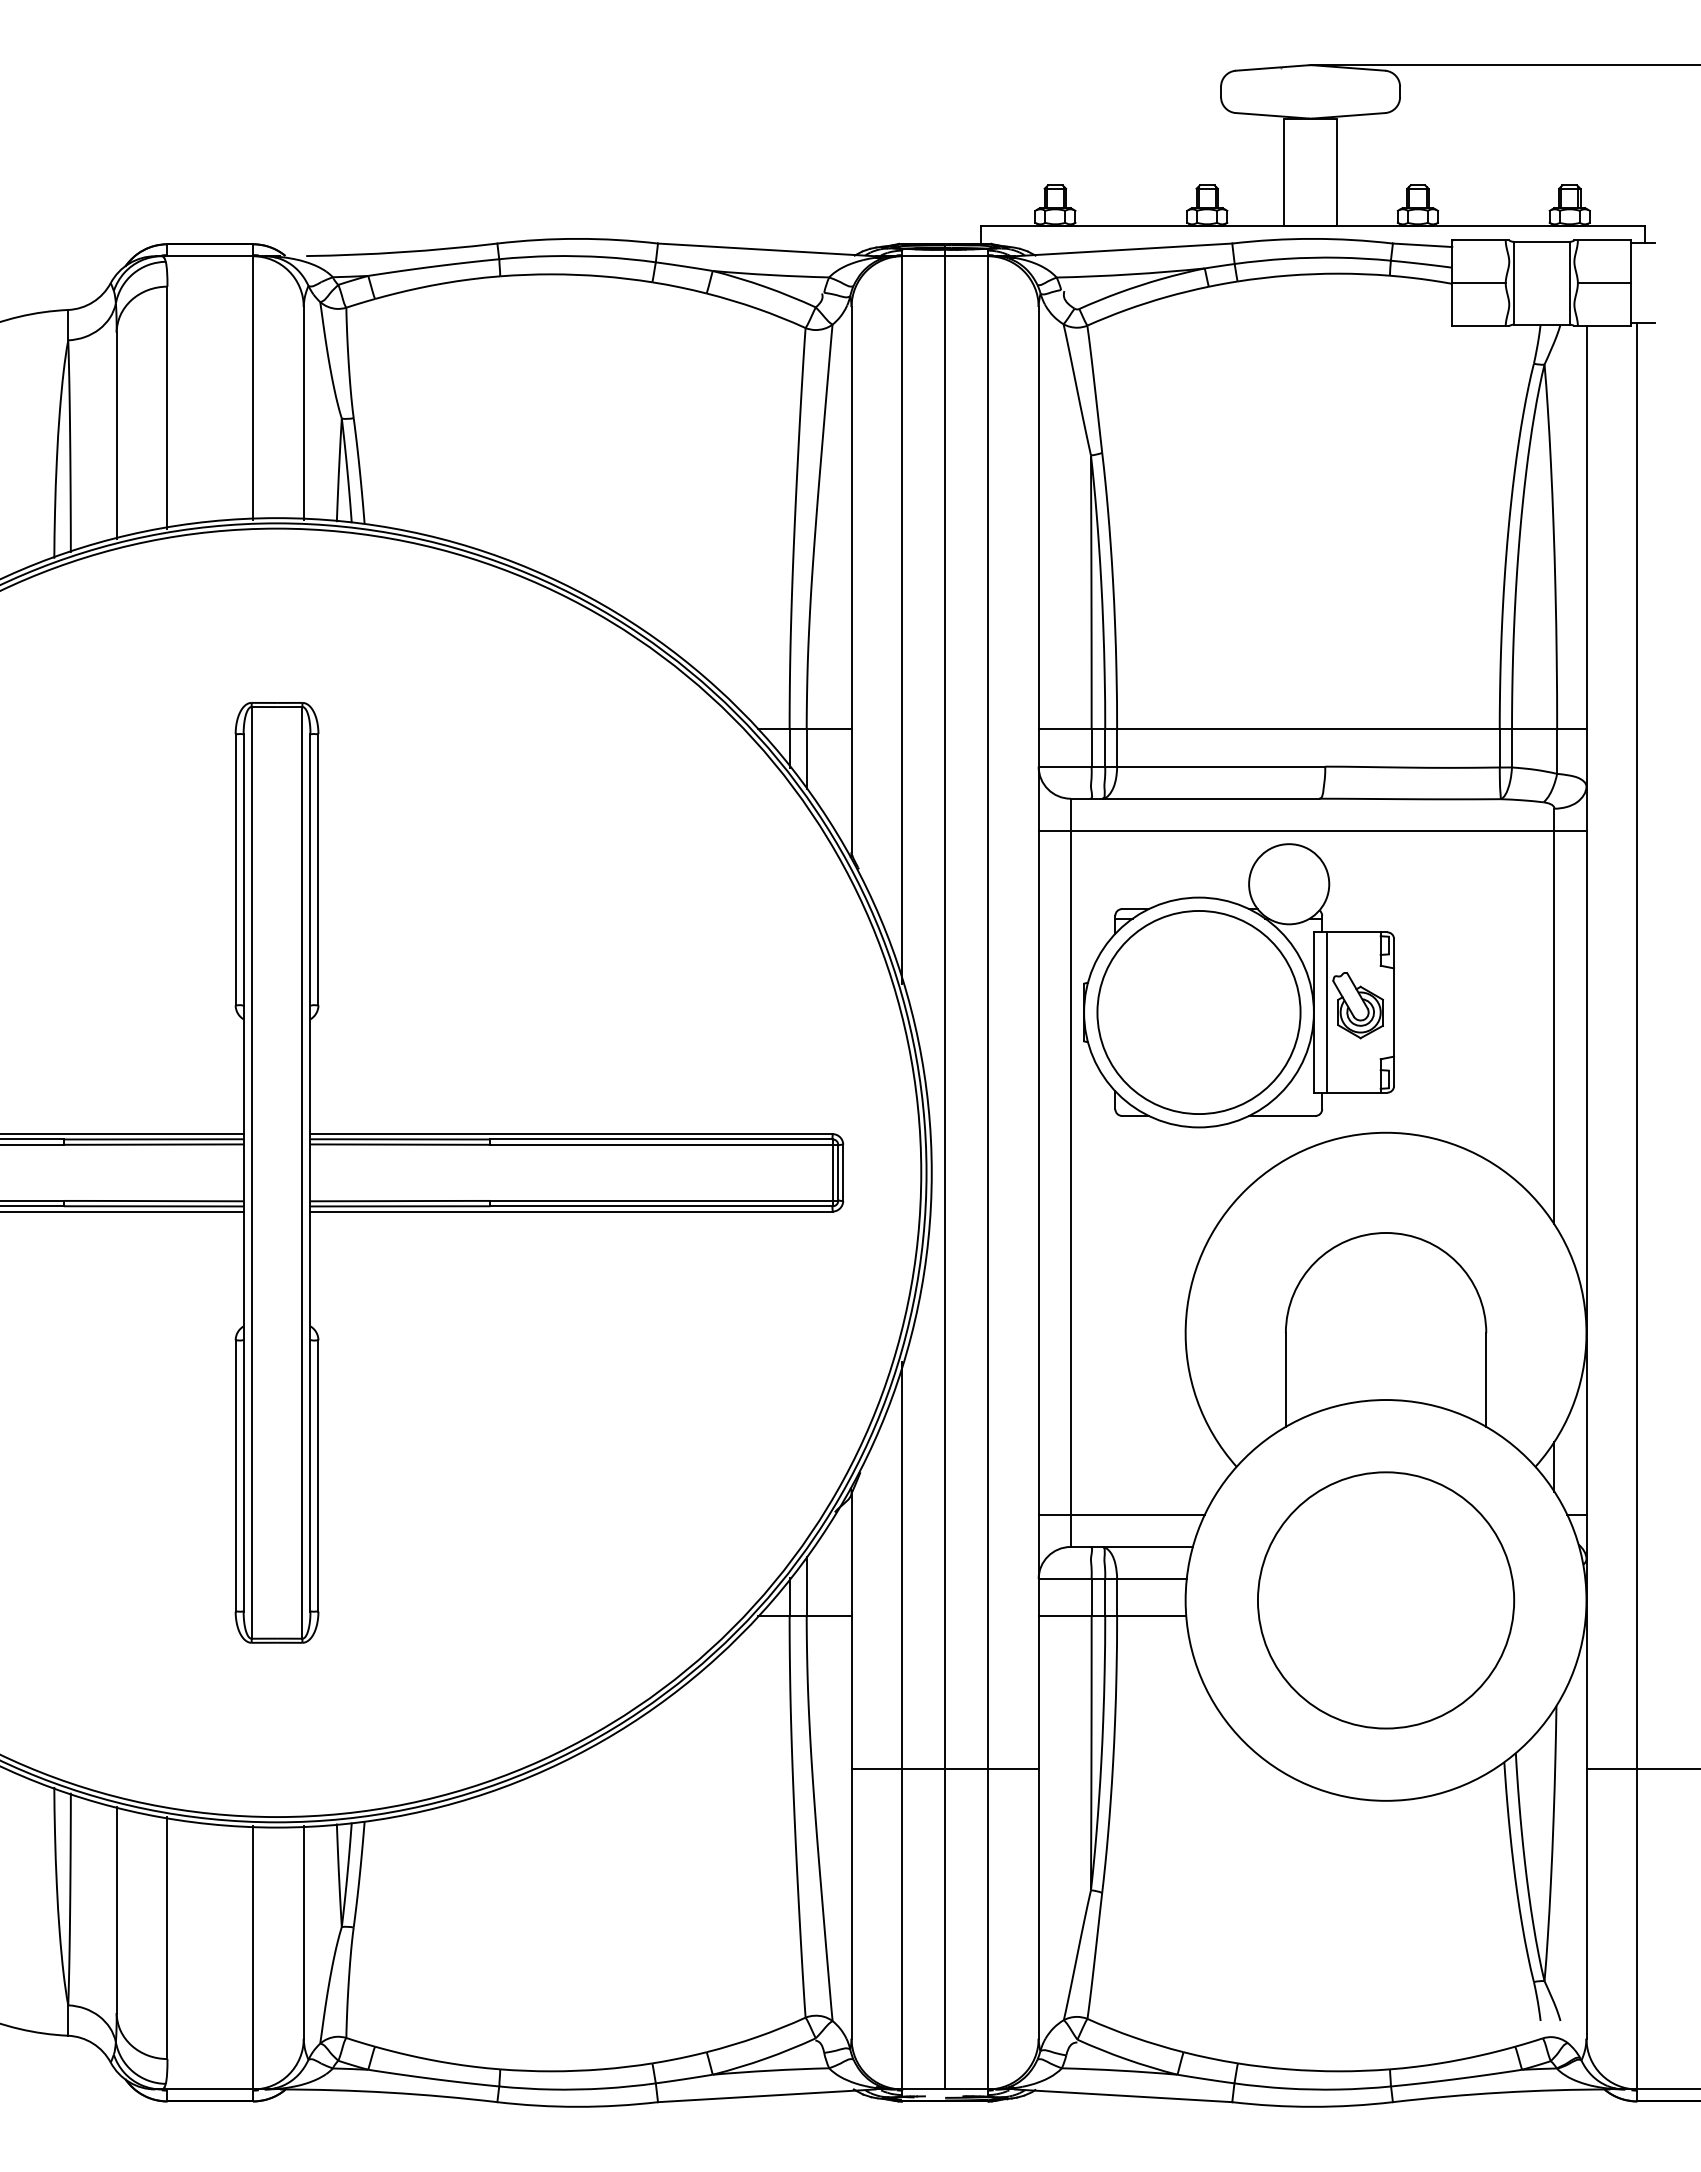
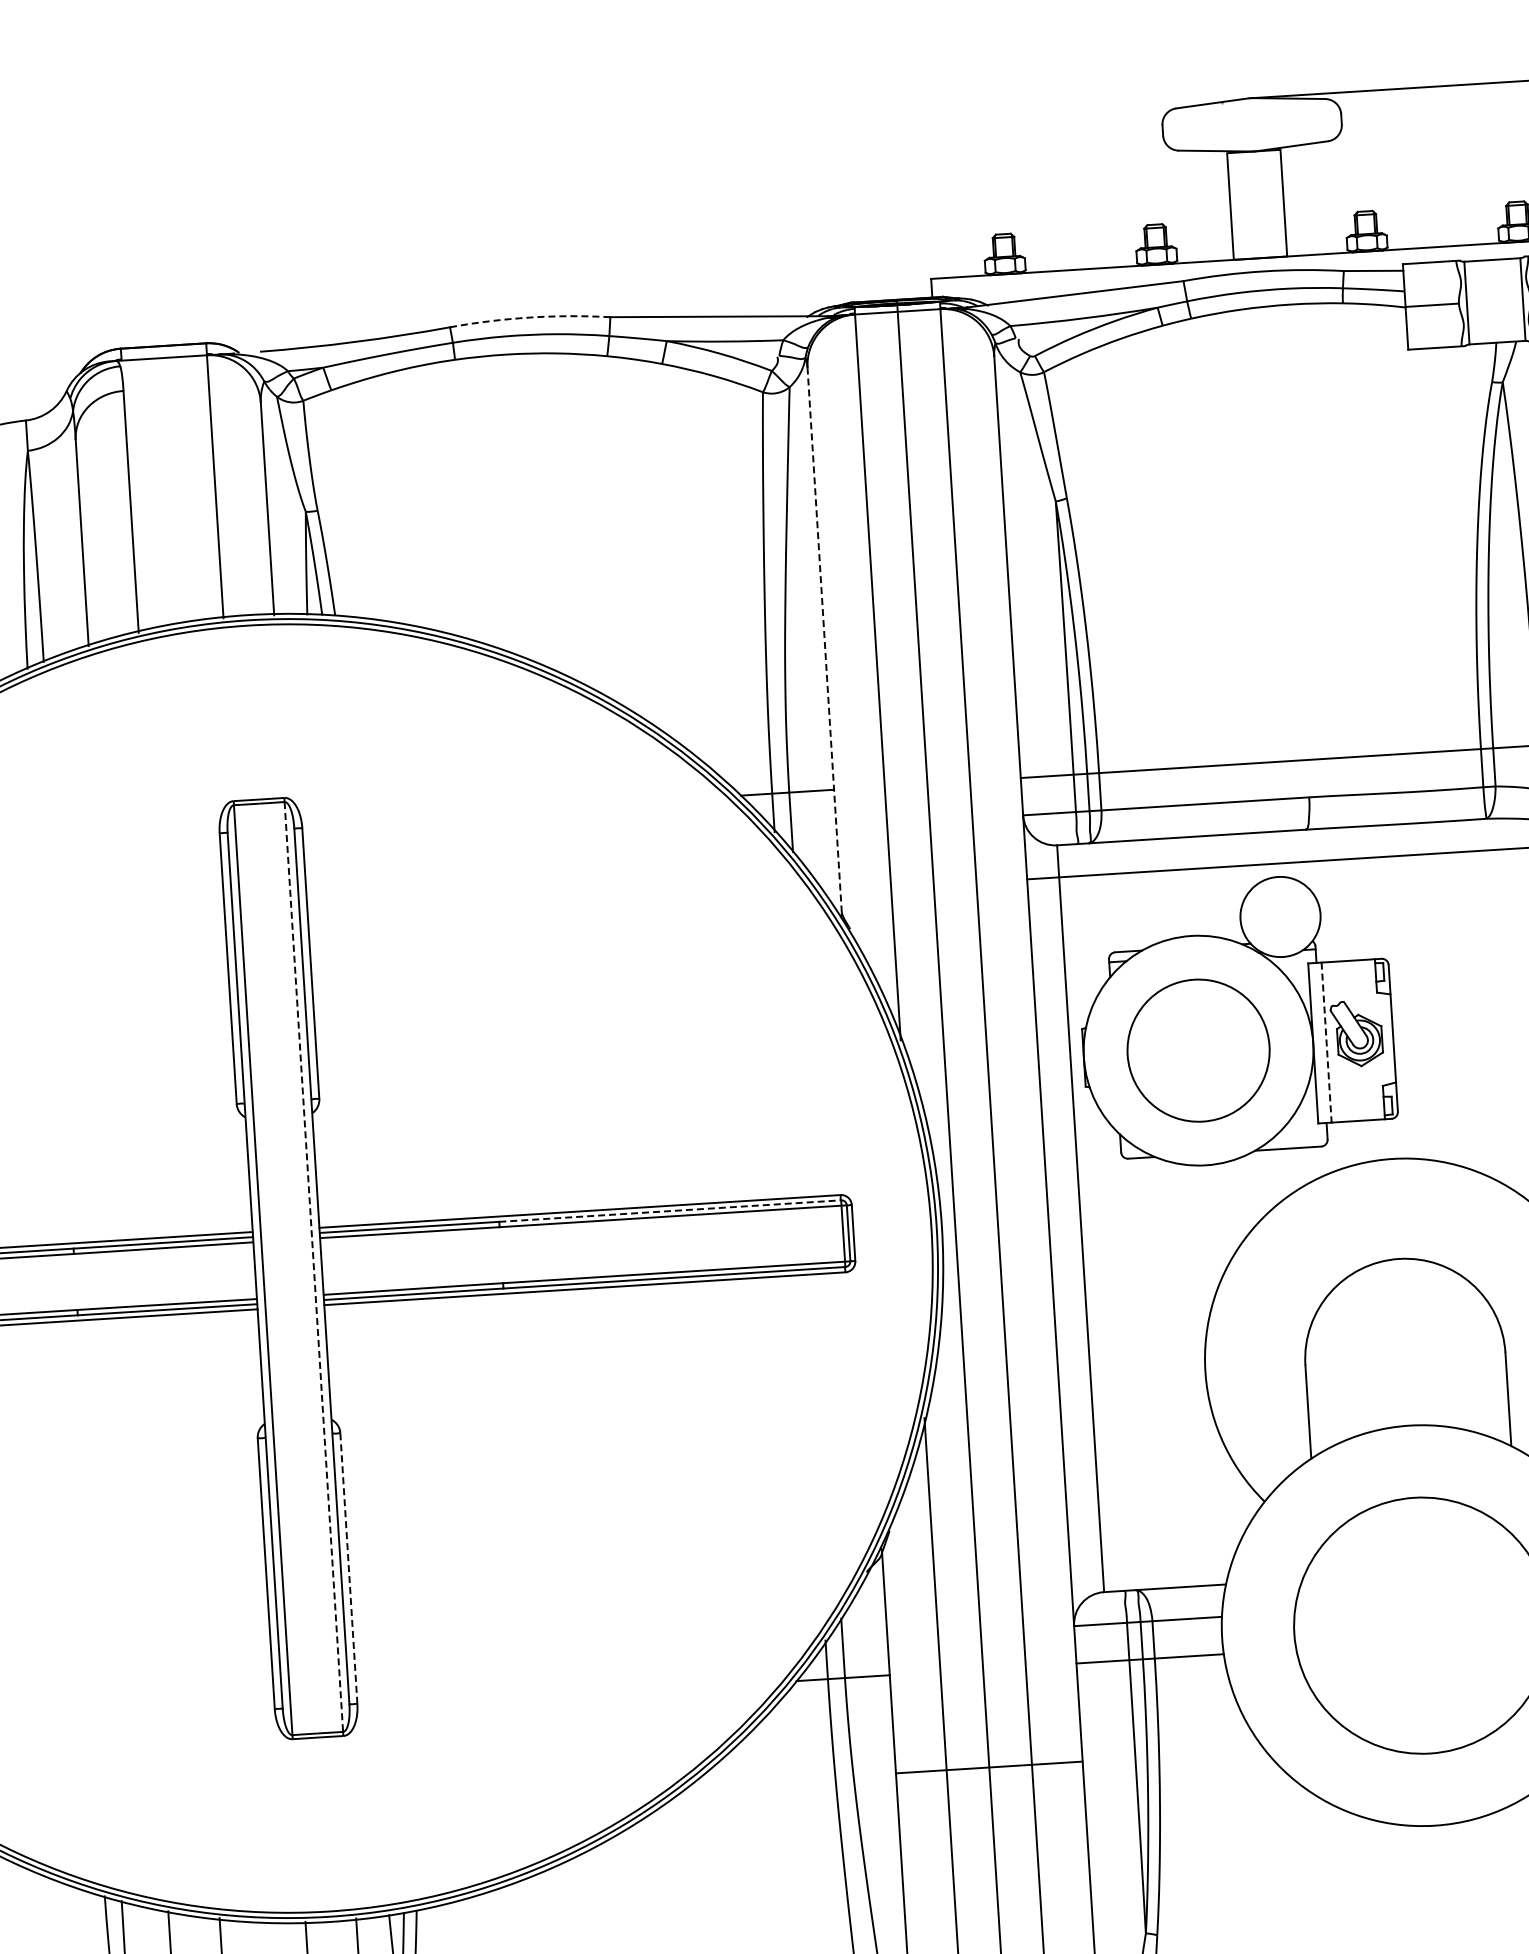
arc: (577, 238) -> (529, 317), solid -> dashed
line: (851, 579) -> (824, 640), solid -> dashed
circle: (1198, 1012) -> (1198, 1050), size x0.7
line: (1327, 1013) -> (1326, 1043), solid -> dashed
line: (662, 1139) -> (671, 1211), solid -> dashed
line: (302, 1172) -> (313, 1266), solid -> dashed
line: (318, 1476) -> (348, 1569), solid -> dashed
line: (1121, 1514) -> (1152, 1556), removed
line: (944, 1768) -> (988, 1767), moved

